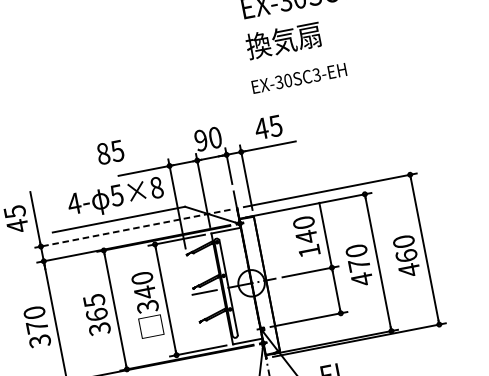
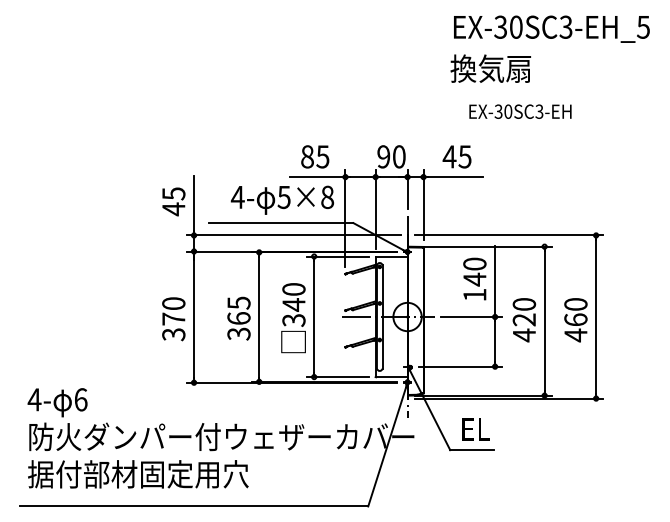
text: (299, 78) -> (520, 111), moved
text: (110, 152) -> (315, 156), moved
line: (132, 228) -> (293, 235), dashed -> solid
text: (358, 264) -> (523, 319), 470 -> 420

